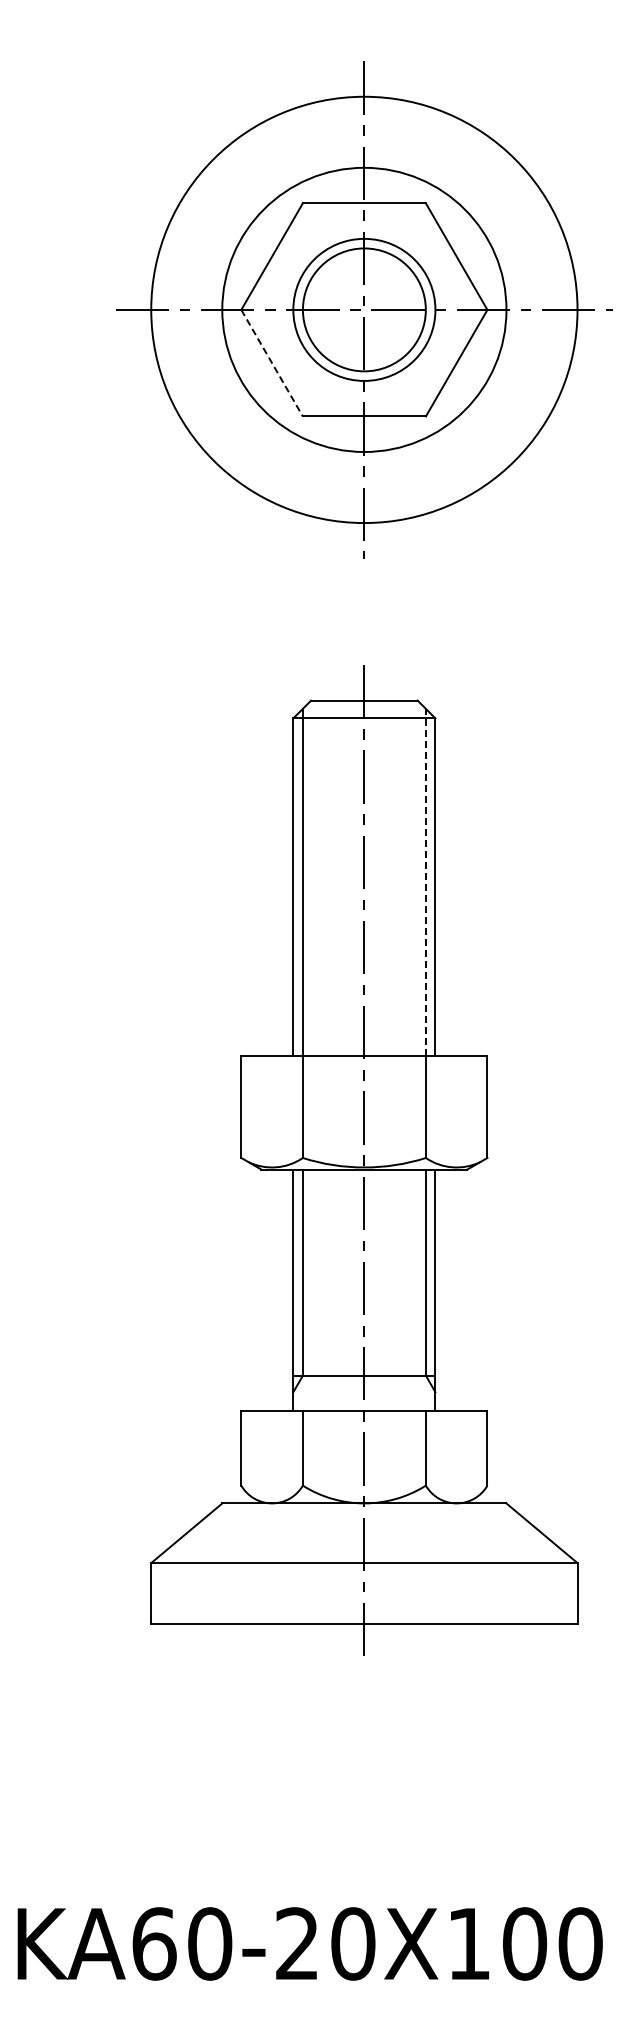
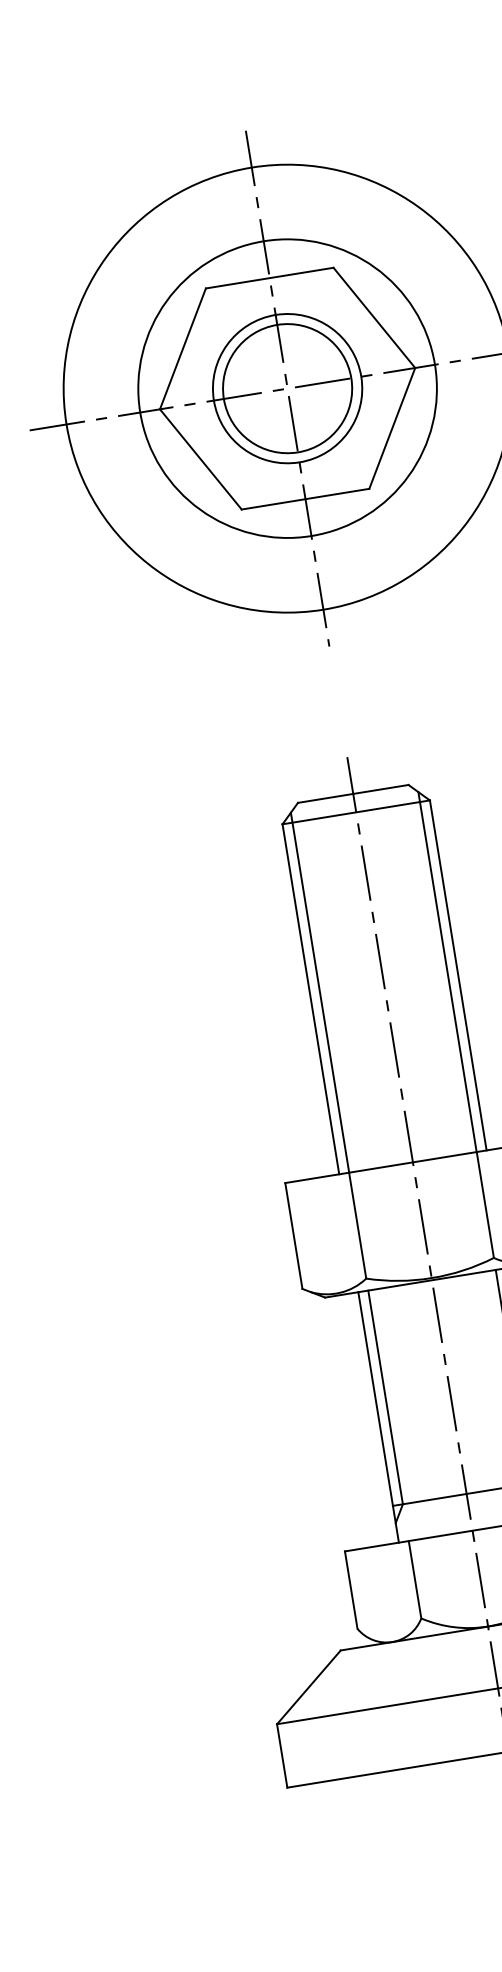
line: (272, 363) -> (201, 459), dashed -> solid
line: (425, 882) -> (447, 972), dashed -> solid

